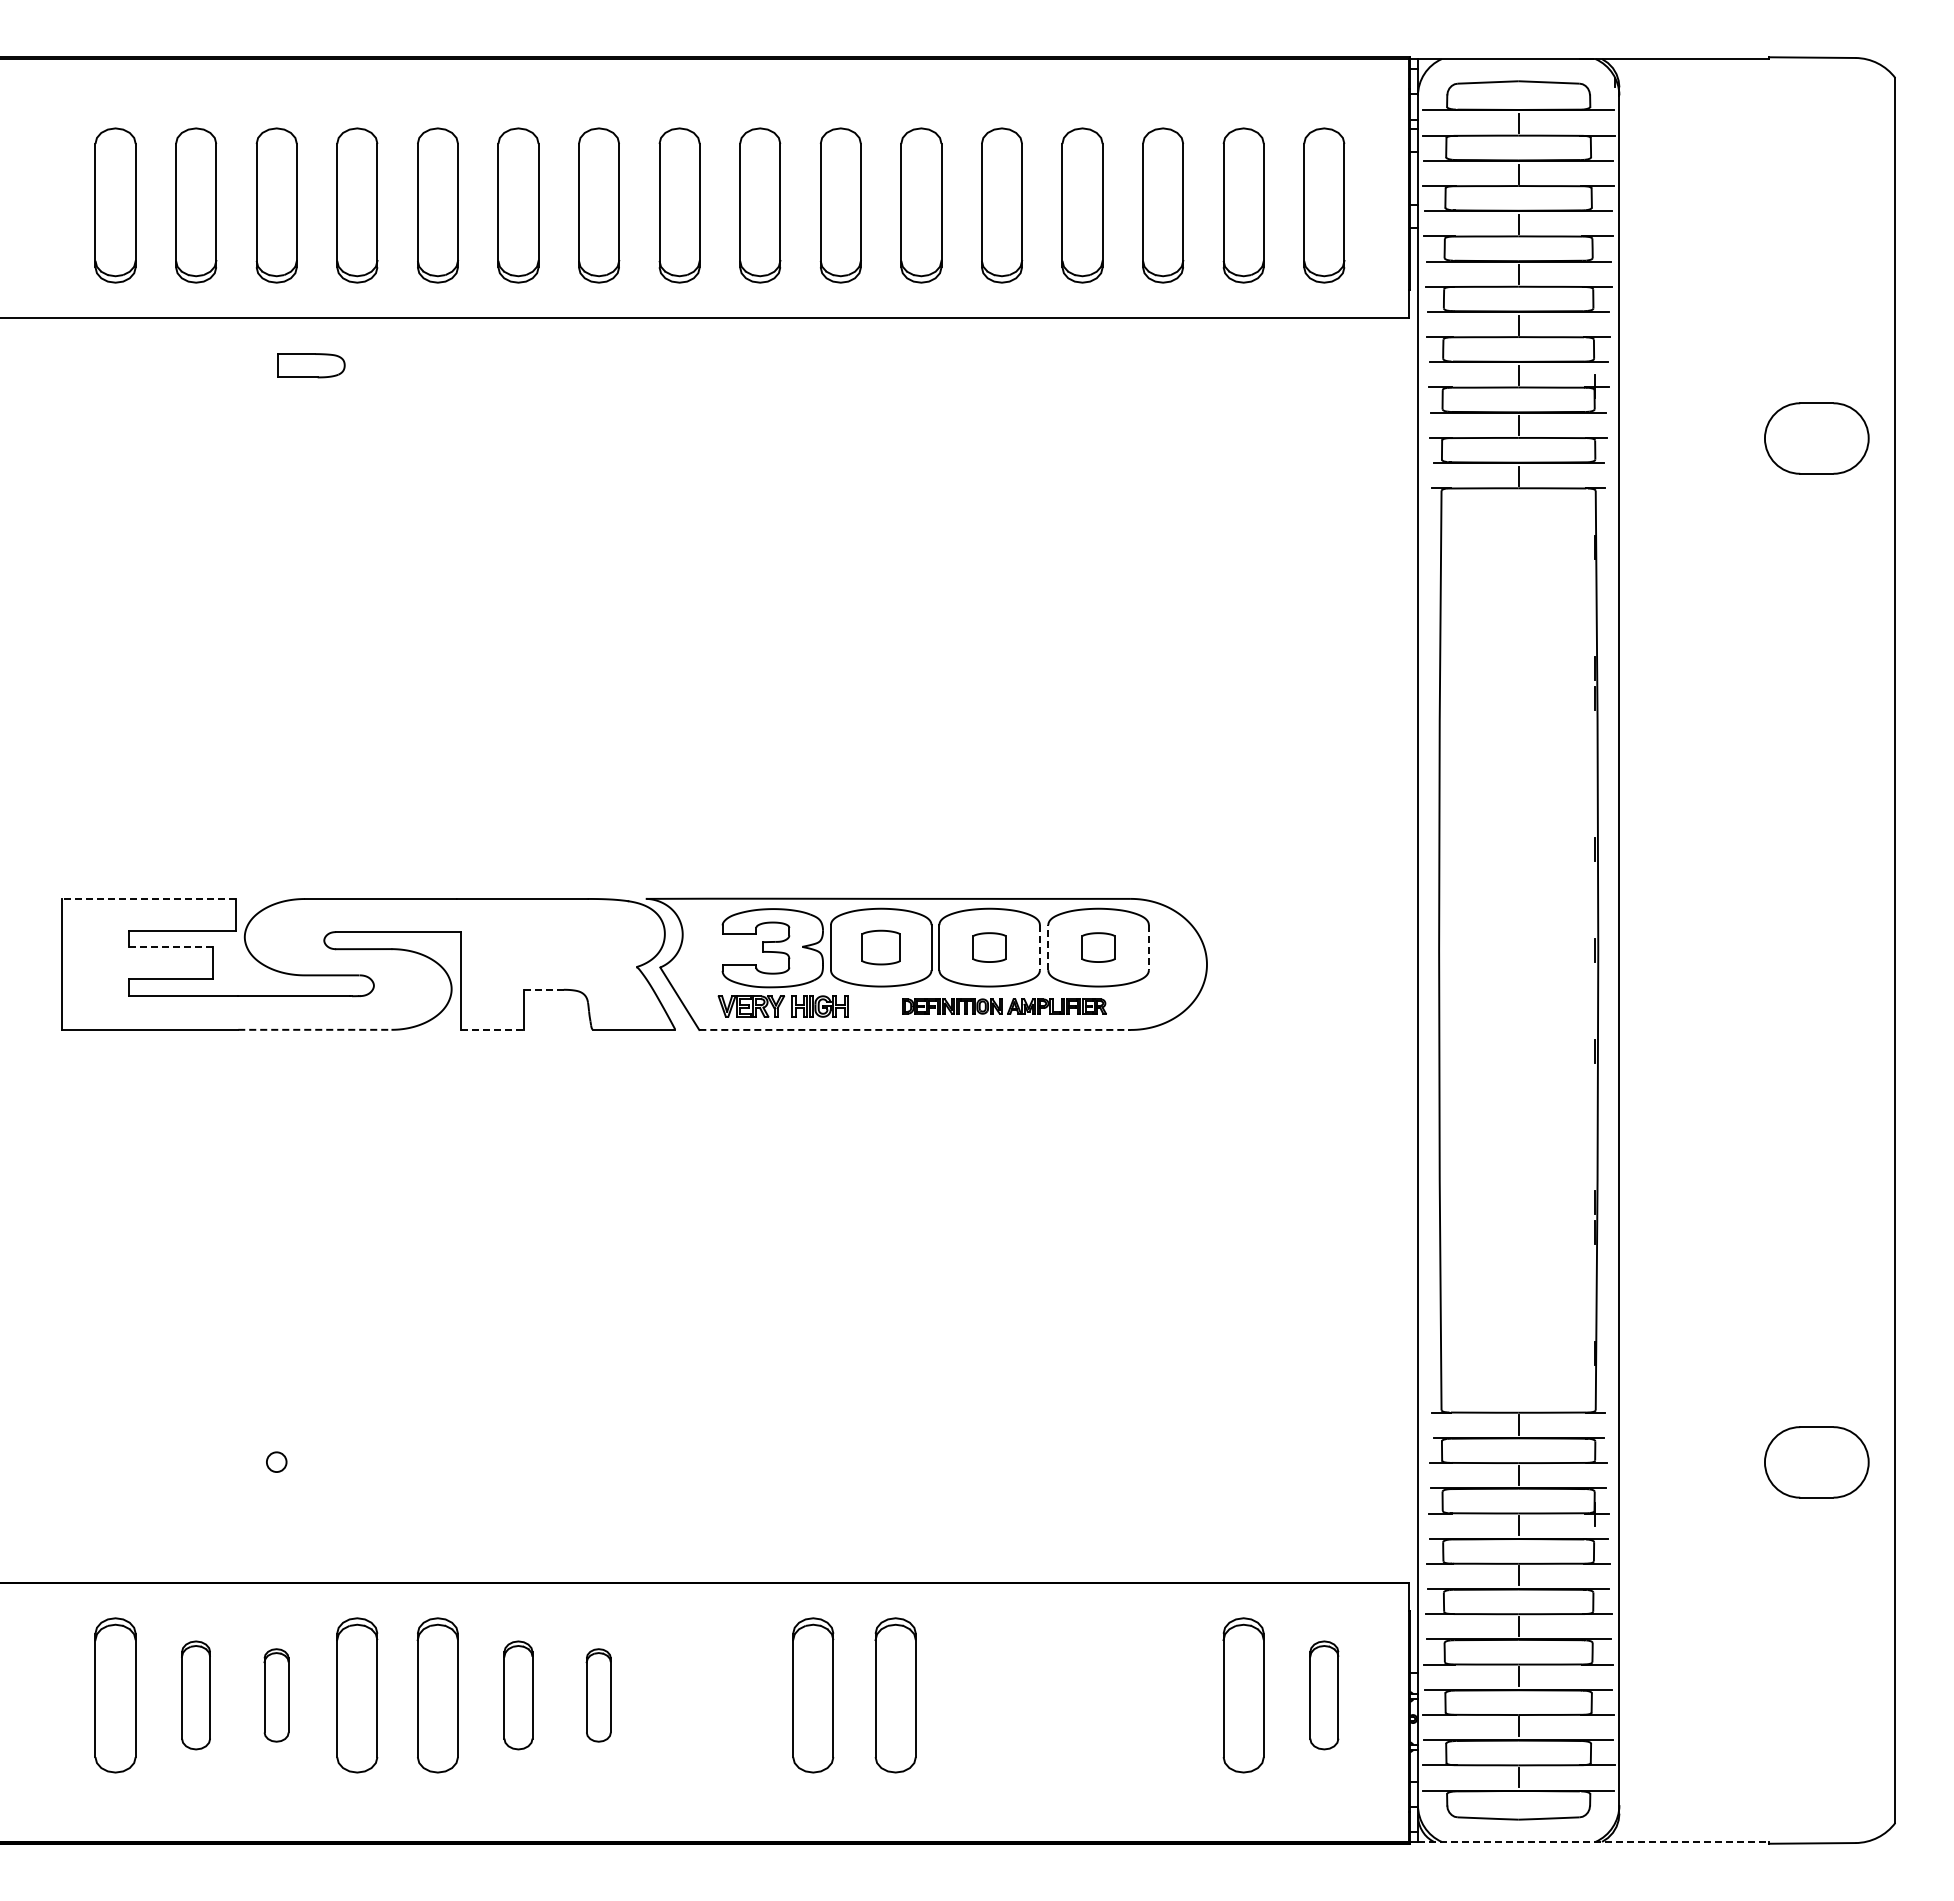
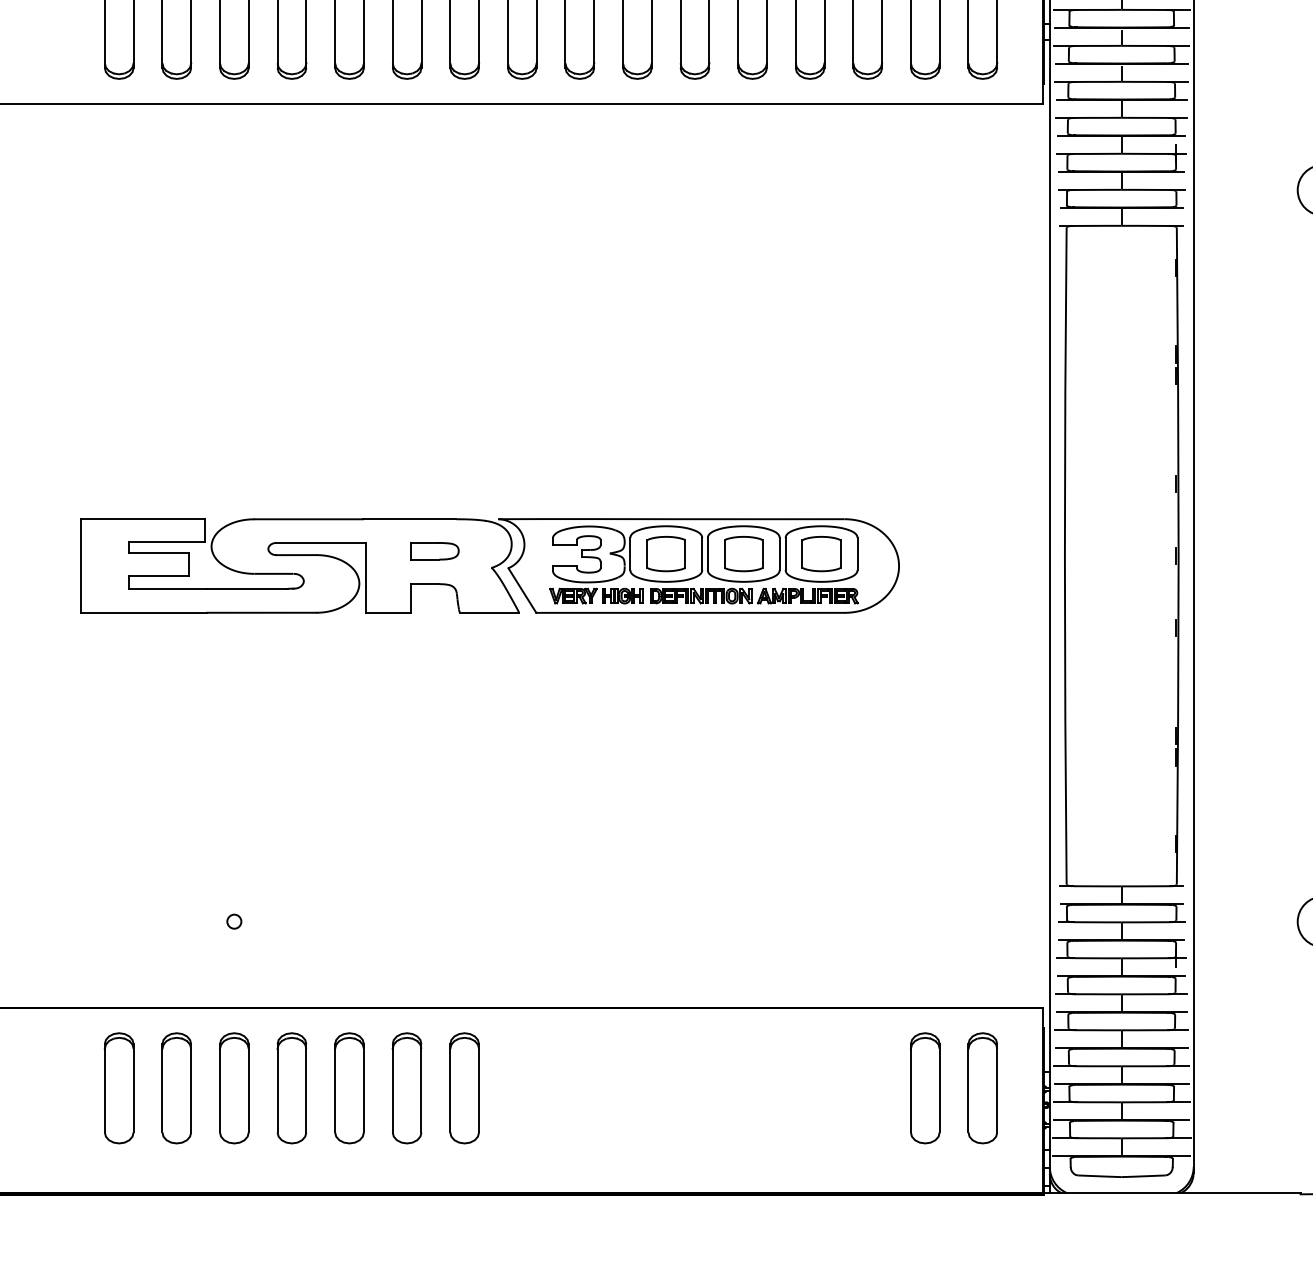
part: (311, 365) -> (434, 551), moved
line: (148, 899) -> (142, 519), dashed -> solid
line: (170, 946) -> (158, 553), dashed -> solid
part: (880, 947) -> (665, 553), size x1.43
part: (989, 947) -> (743, 553), size x1.67
line: (1048, 947) -> (785, 553), dashed -> solid
part: (1098, 947) -> (821, 553), size x1.67
line: (1039, 948) -> (779, 554), dashed -> solid
line: (1148, 948) -> (857, 554), dashed -> solid
line: (544, 989) -> (425, 583), dashed -> solid
part: (1004, 1006) -> (754, 596), size x1.43
line: (314, 1029) -> (261, 612), dashed -> solid
line: (492, 1029) -> (388, 612), dashed -> solid
line: (915, 1029) -> (690, 612), dashed -> solid
part: (195, 1695) -> (176, 1088), size x1.43
part: (276, 1695) -> (234, 1088), size x1.67
part: (518, 1695) -> (407, 1088), size x1.43
part: (598, 1695) -> (464, 1088), size x1.67
part: (813, 1695) -> (617, 1088), removed
part: (895, 1695) -> (676, 1088), removed
part: (1324, 1695) -> (983, 1088), size x1.43
line: (1593, 1841) -> (1175, 1192), dashed -> solid

